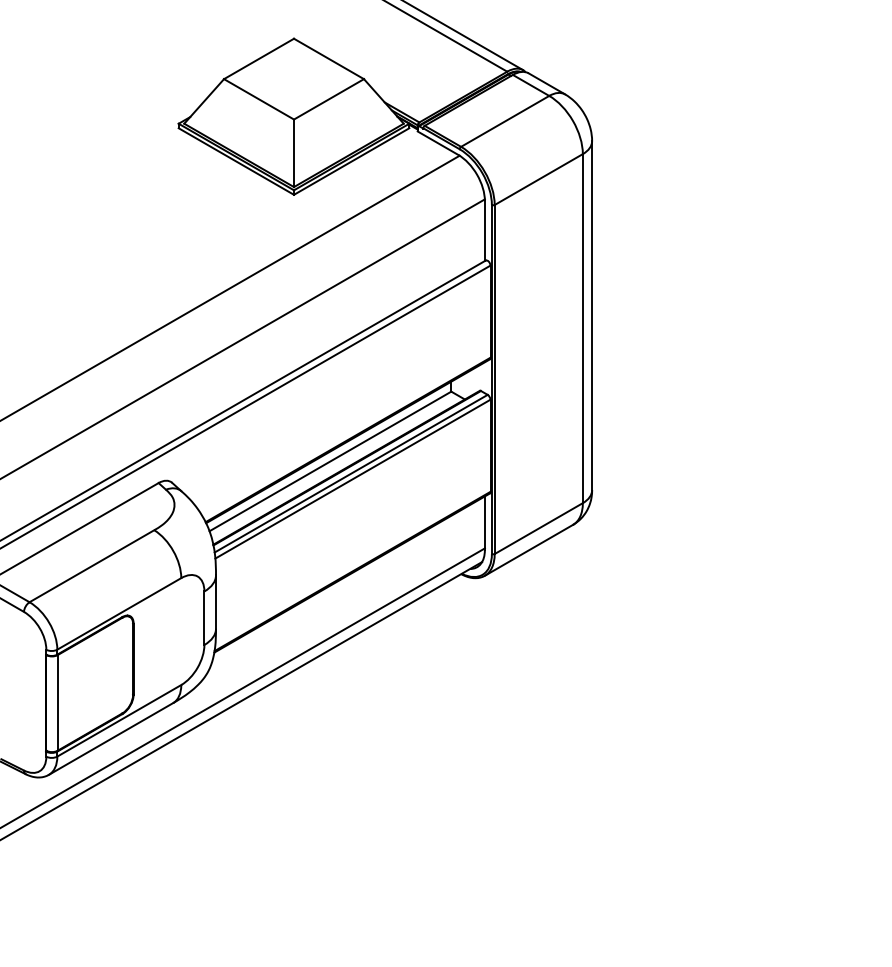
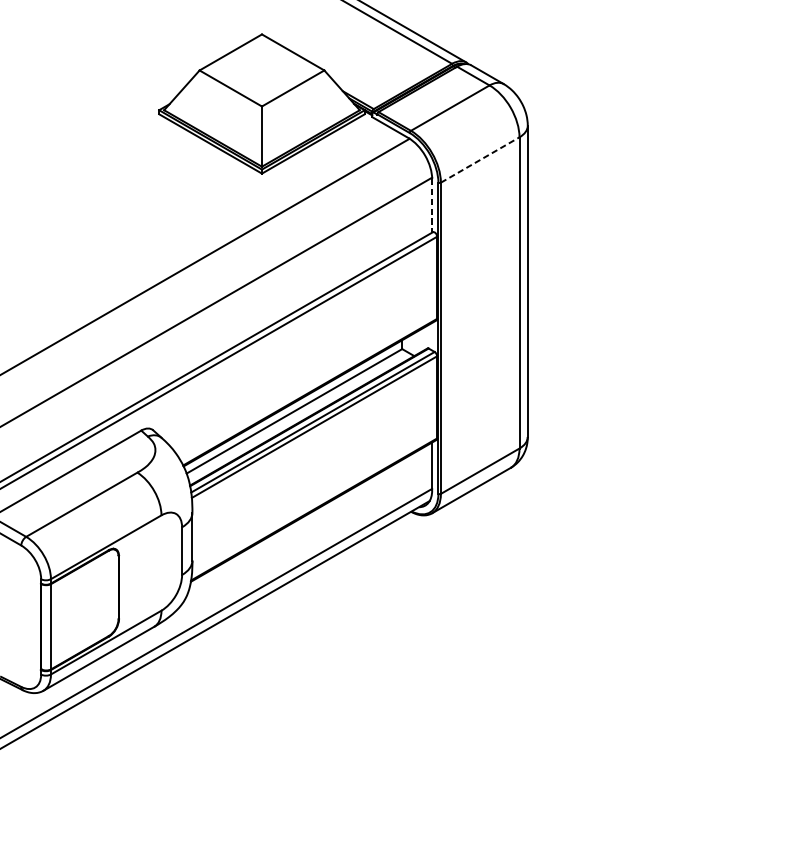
line: (538, 179) -> (479, 159), solid -> dashed
line: (484, 231) -> (431, 206), solid -> dashed

